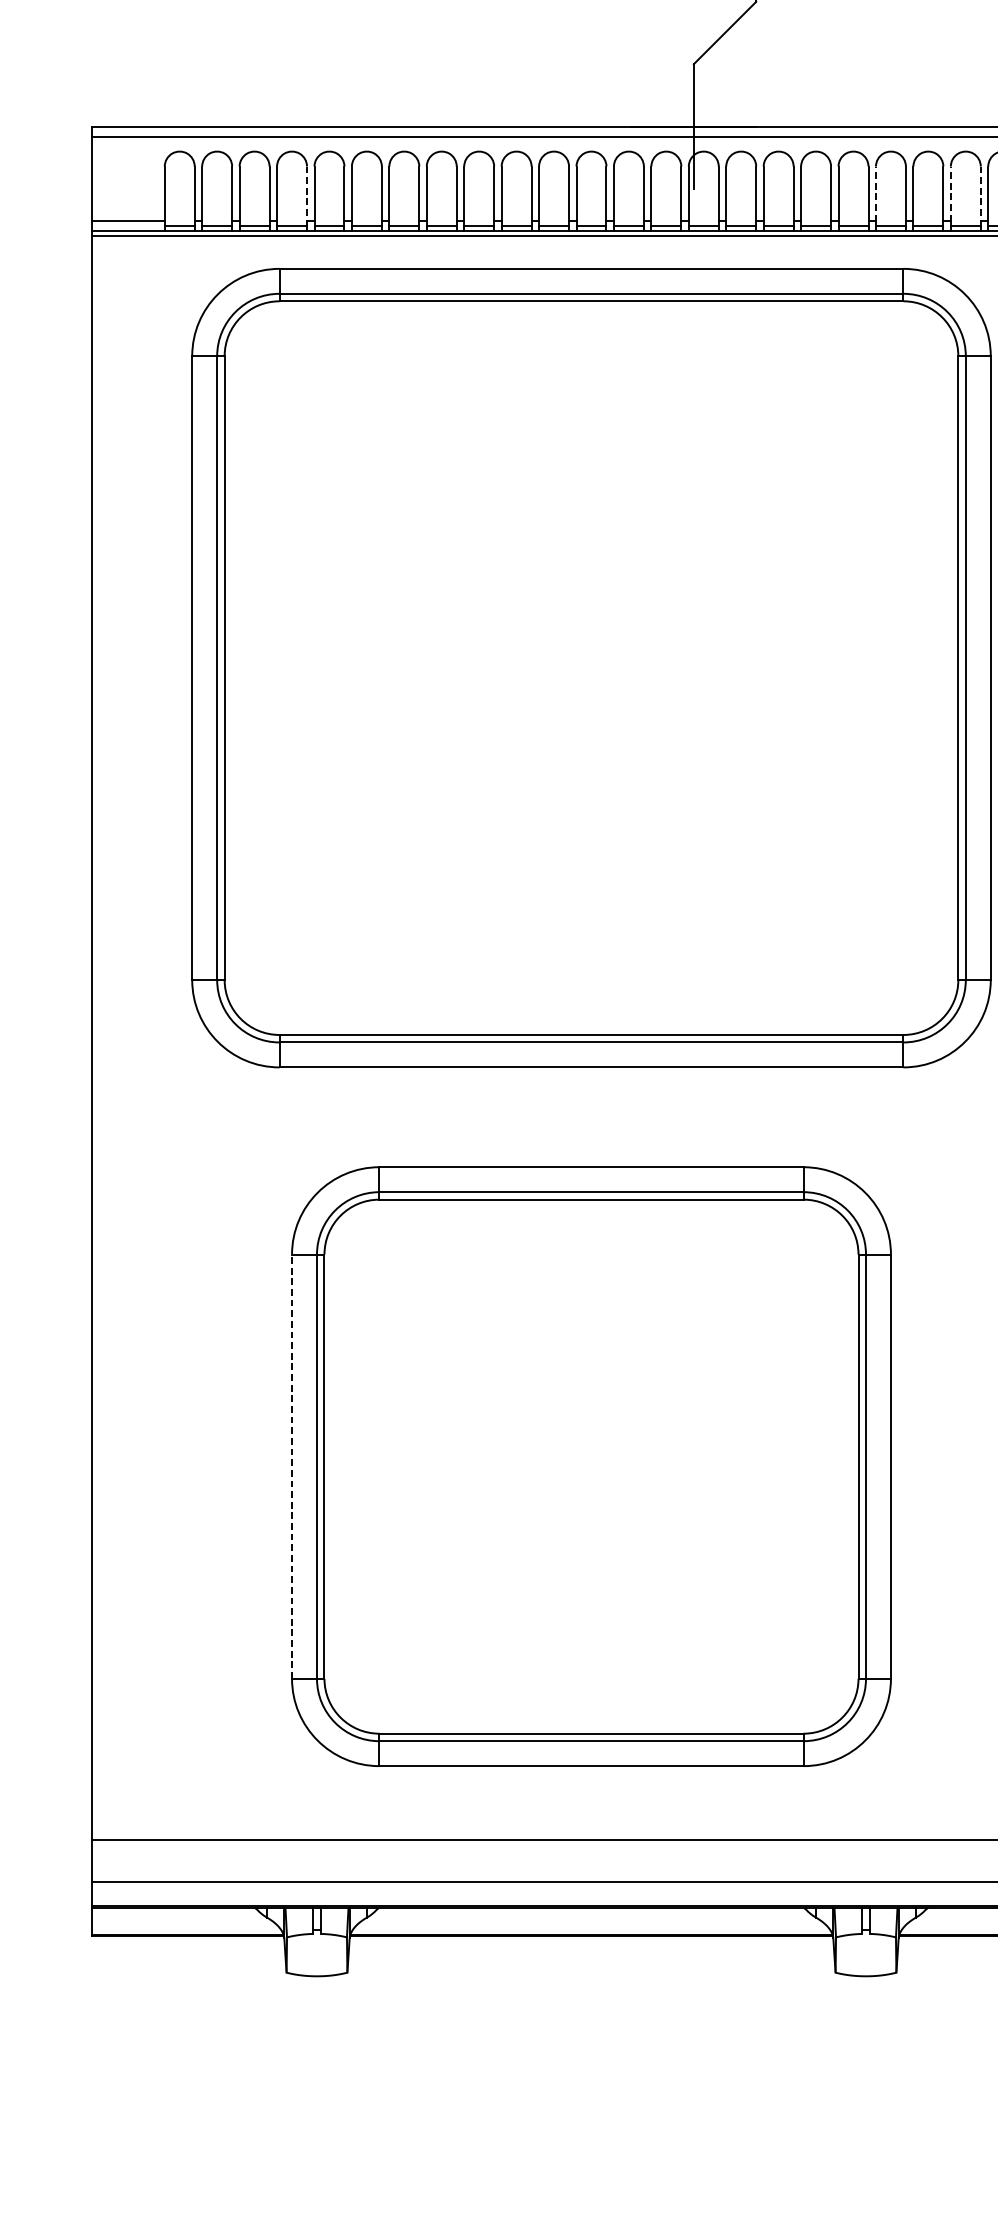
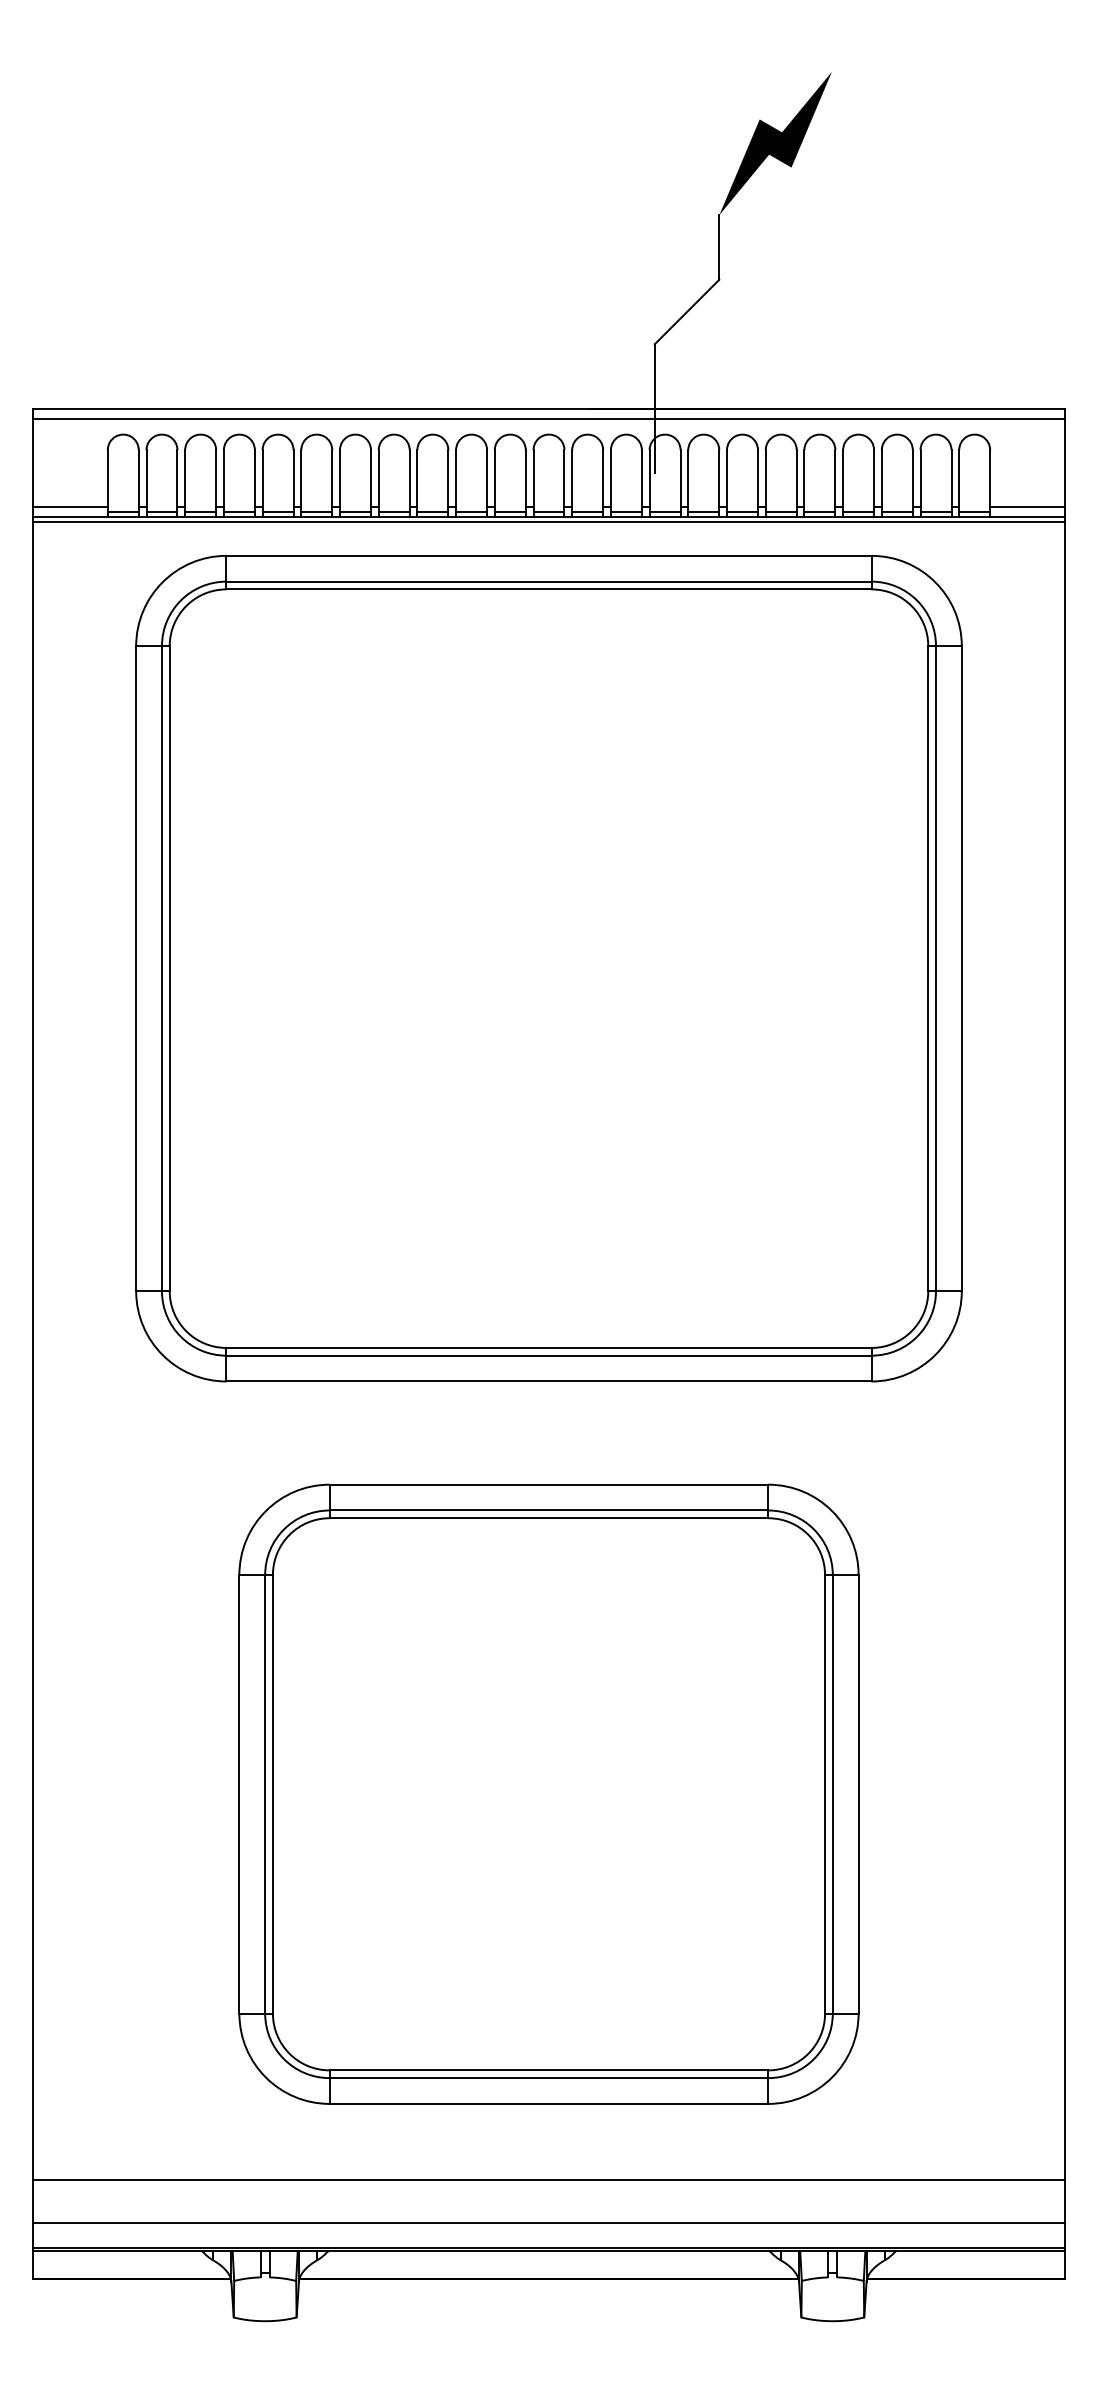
line: (876, 193) -> (843, 477), dashed -> solid
line: (950, 193) -> (920, 477), dashed -> solid
line: (306, 194) -> (254, 478), dashed -> solid
line: (980, 194) -> (951, 478), dashed -> solid
line: (292, 1465) -> (239, 1793), dashed -> solid

